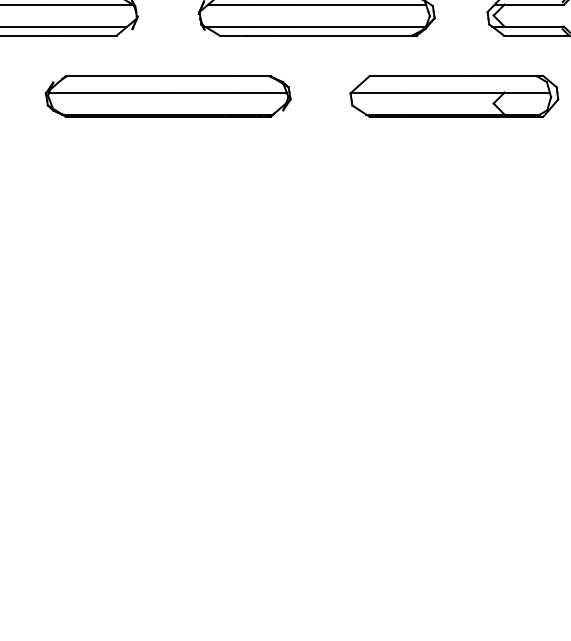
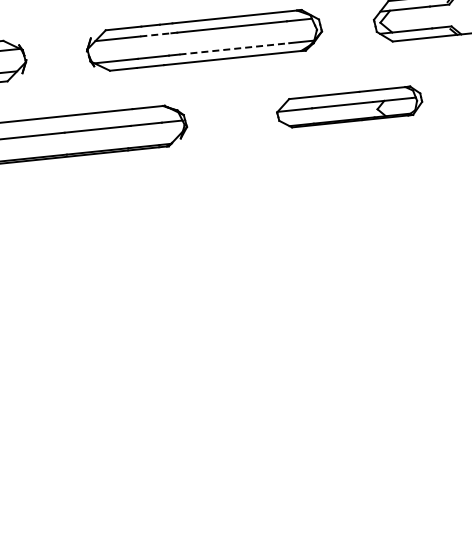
line: (269, 4) -> (156, 34), solid -> dashed
line: (346, 26) -> (235, 48), solid -> dashed
part: (454, 96) -> (349, 107), size x0.7

